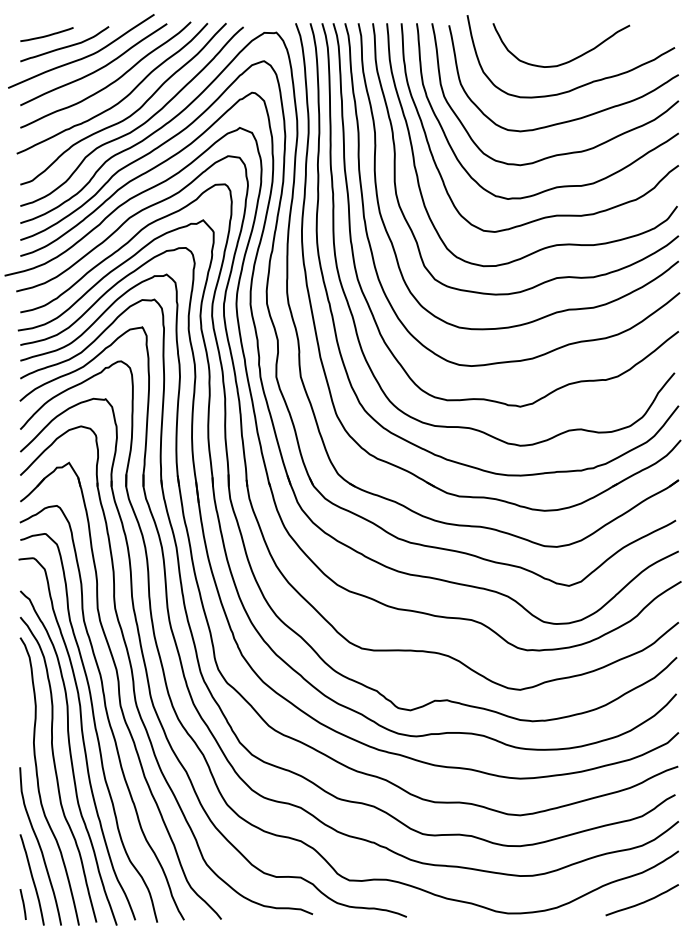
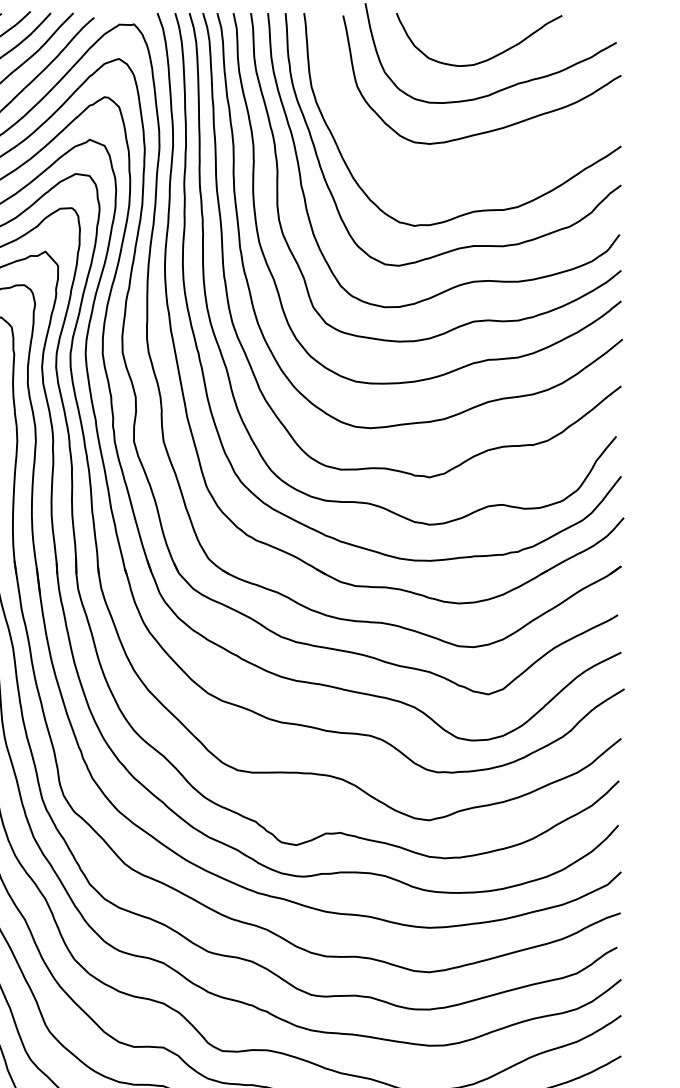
curve: (566, 152) -> (485, 169), removed

